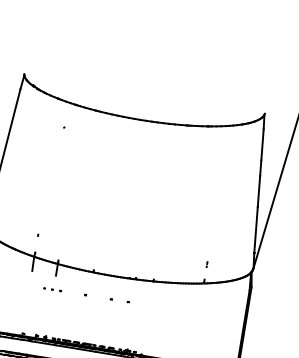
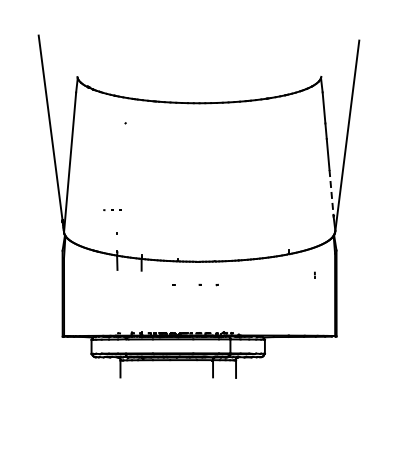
line: (256, 229) -> (331, 192), solid -> dashed
part: (206, 263) -> (314, 274), moved
part: (52, 290) -> (112, 210), moved

